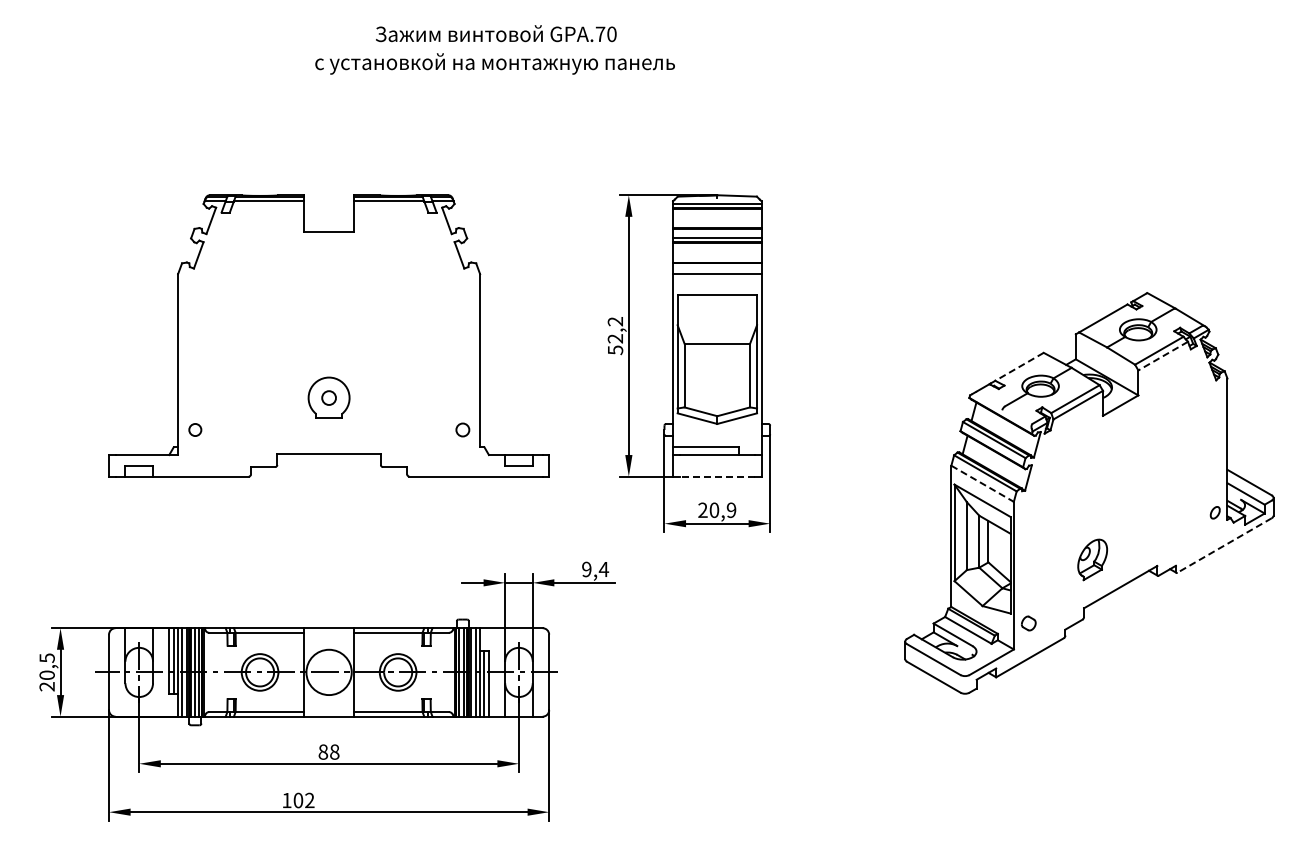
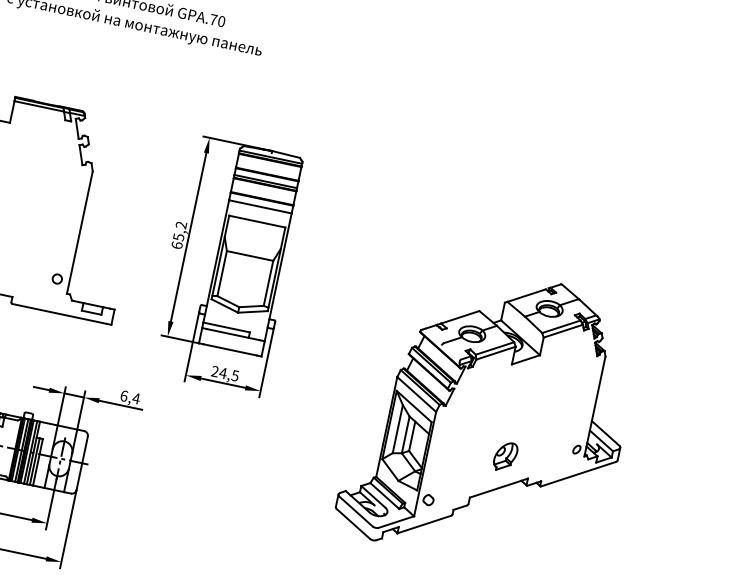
text: (615, 344) -> (177, 241), 52,2 -> 65,2
line: (1163, 356) -> (563, 331), dashed -> solid
line: (1019, 366) -> (460, 317), dashed -> solid
line: (717, 476) -> (230, 349), dashed -> solid
line: (983, 484) -> (417, 395), dashed -> solid
text: (722, 510) -> (228, 374), 20,9 -> 24,5
line: (1224, 545) -> (578, 474), dashed -> solid
part: (1092, 559) -> (505, 456), moved
text: (586, 569) -> (123, 396), 9,4 -> 6,4

